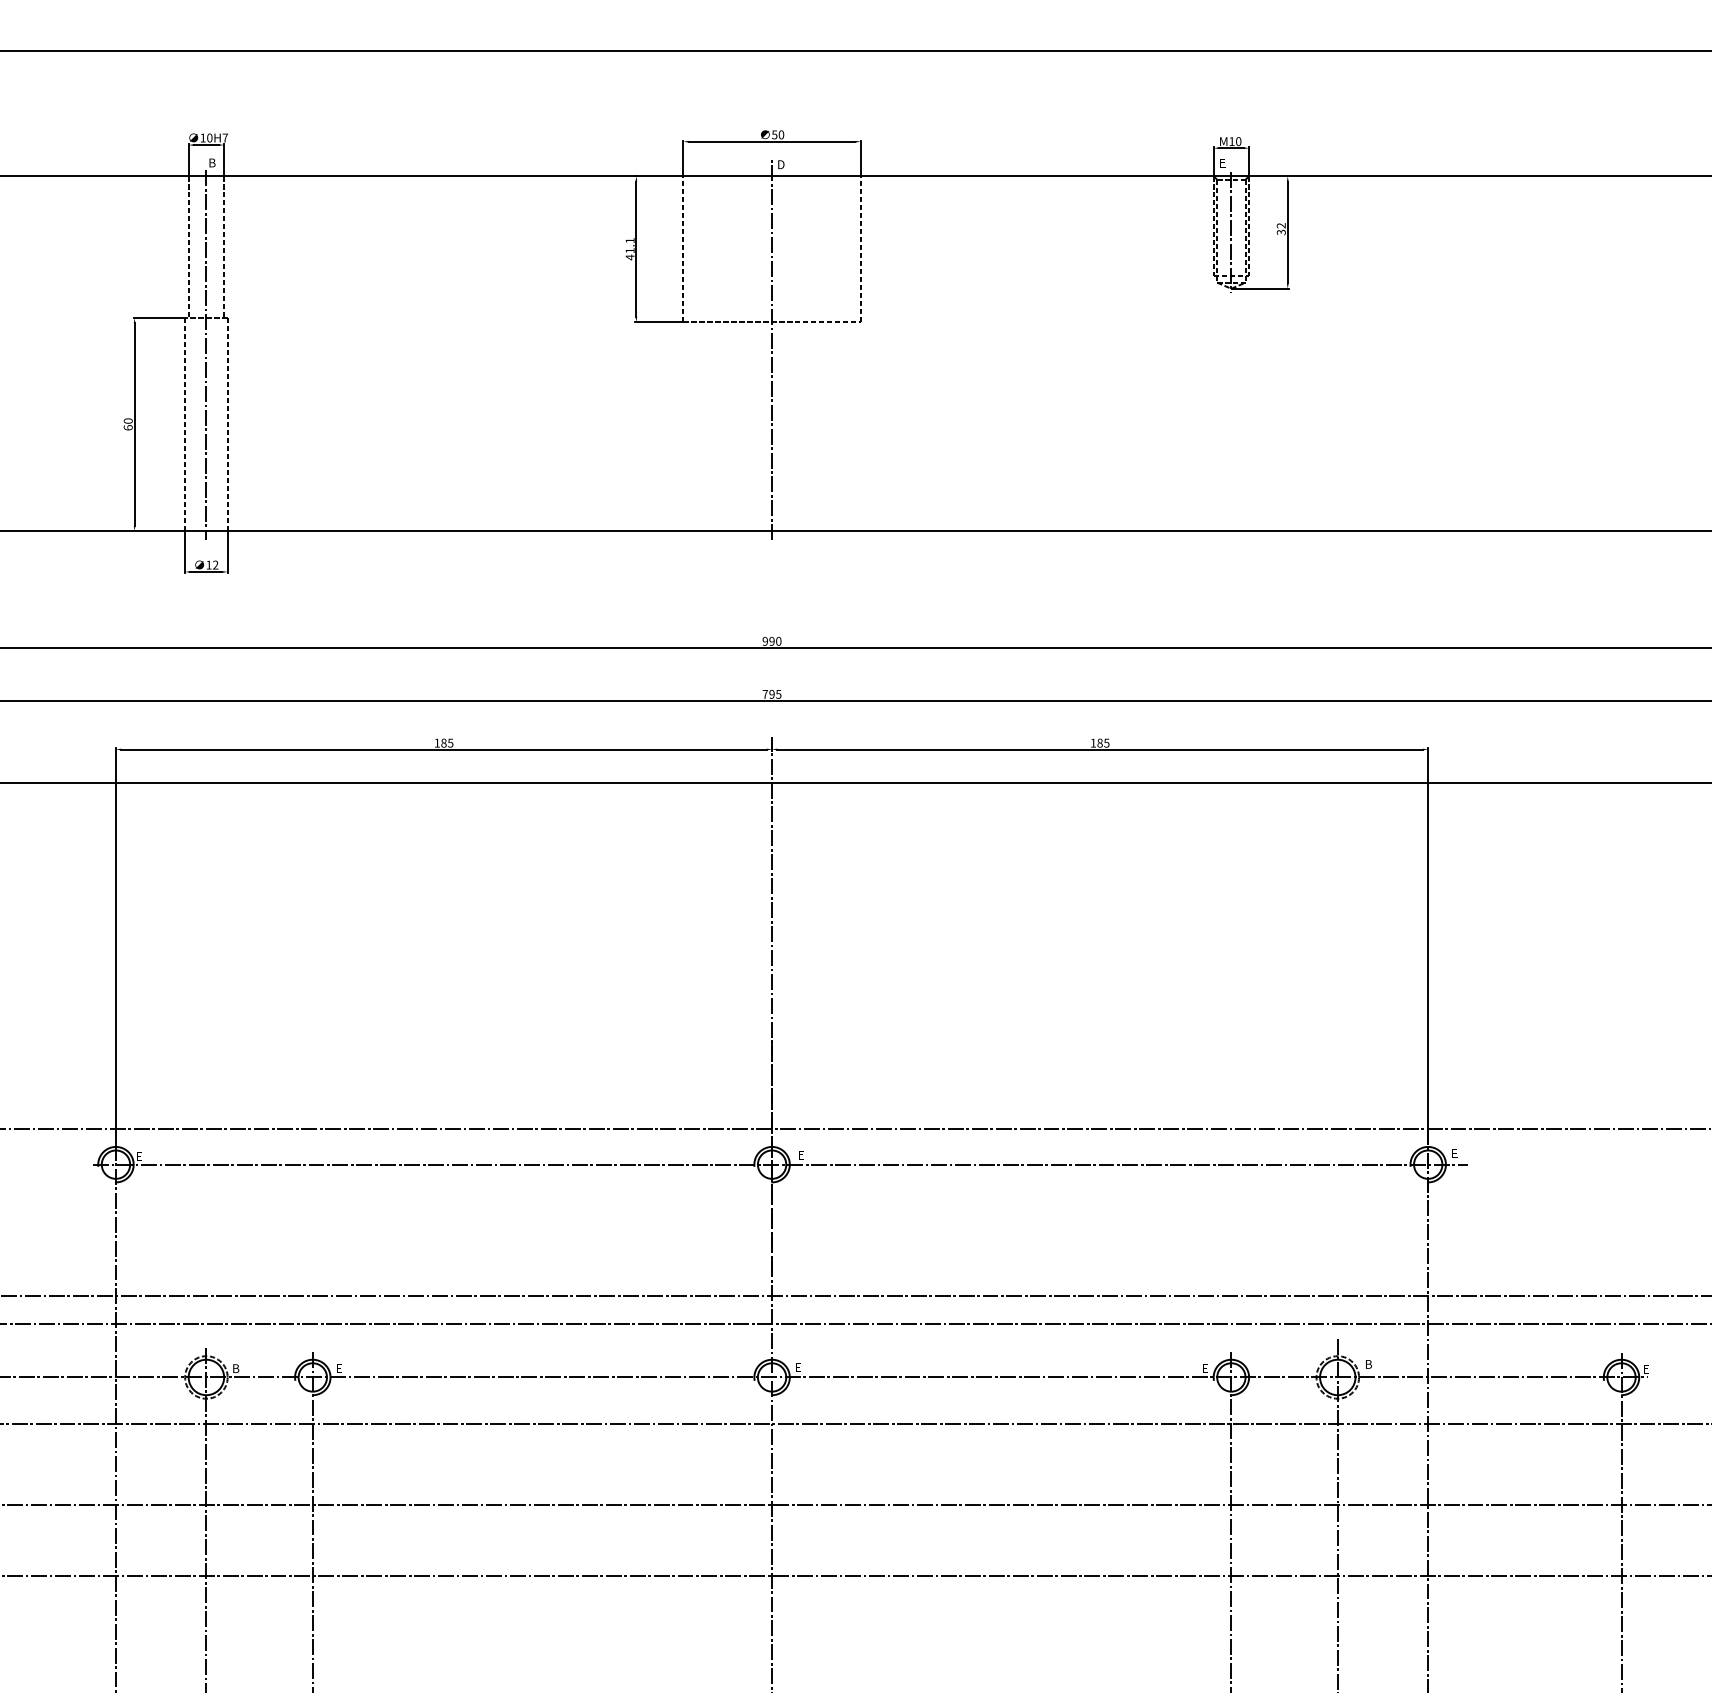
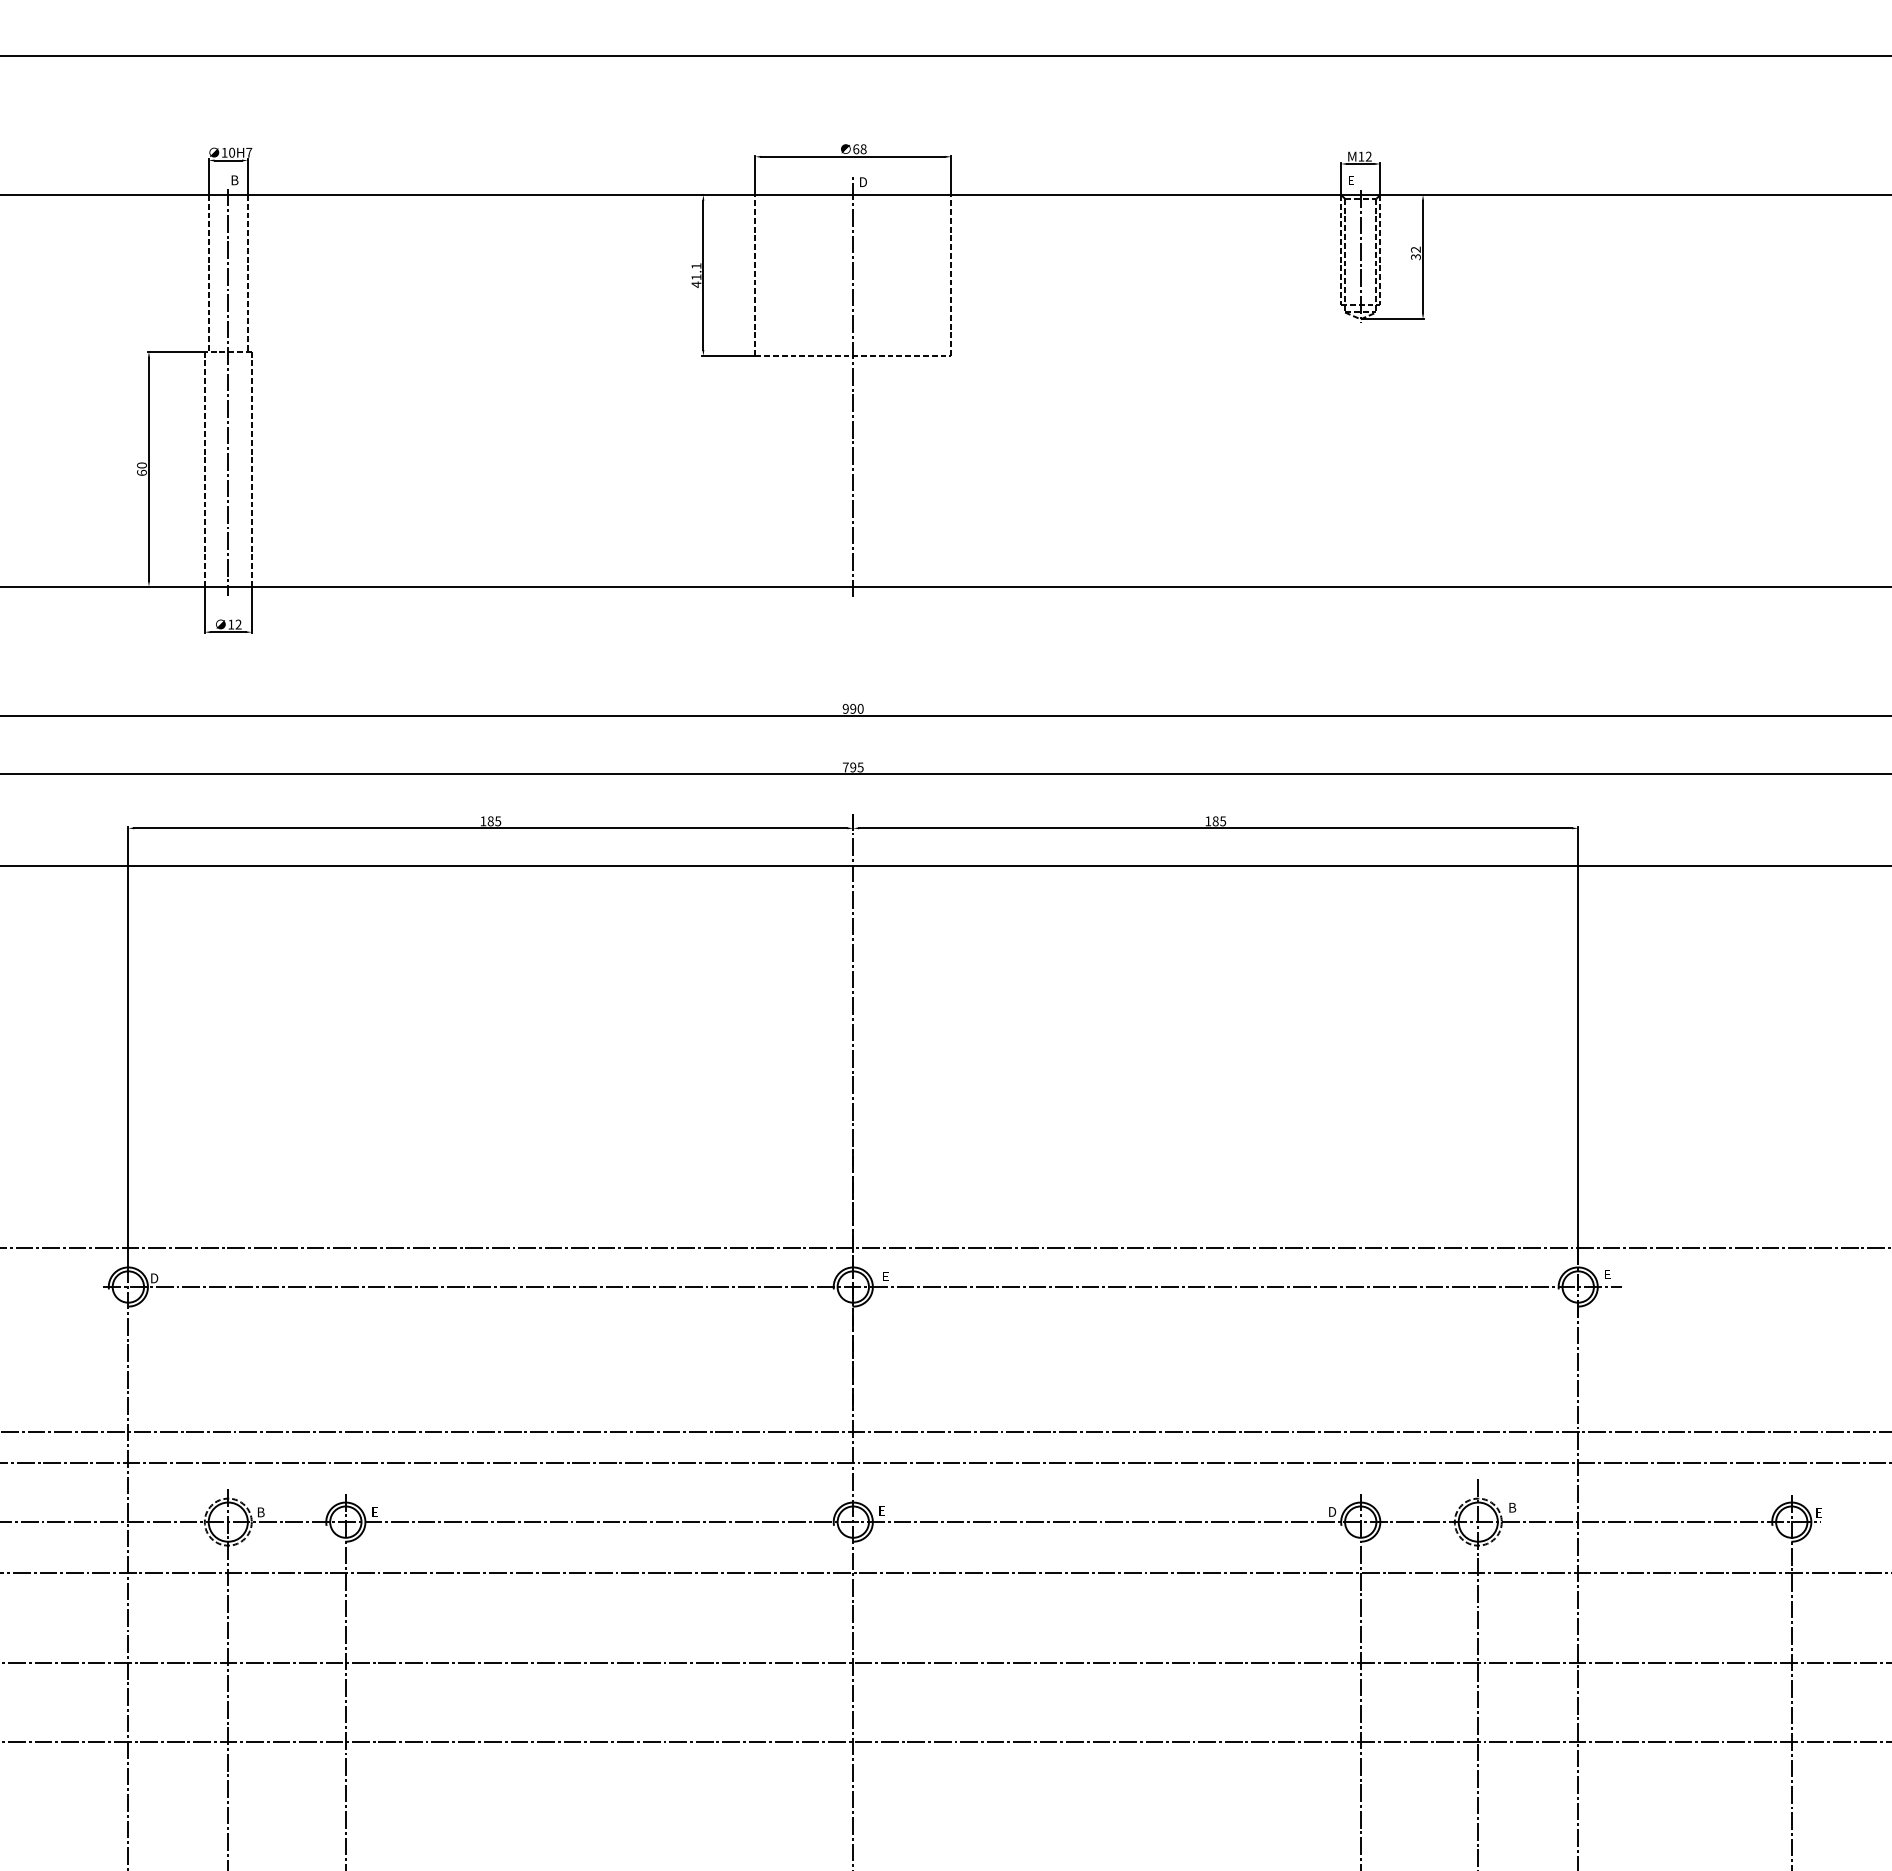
text: (777, 135) -> (859, 149), 50 -> 68
text: (1238, 141) -> (1368, 156), M10 -> M12
text: (139, 1156) -> (154, 1278), E -> D
text: (1205, 1367) -> (1332, 1511), E -> D

